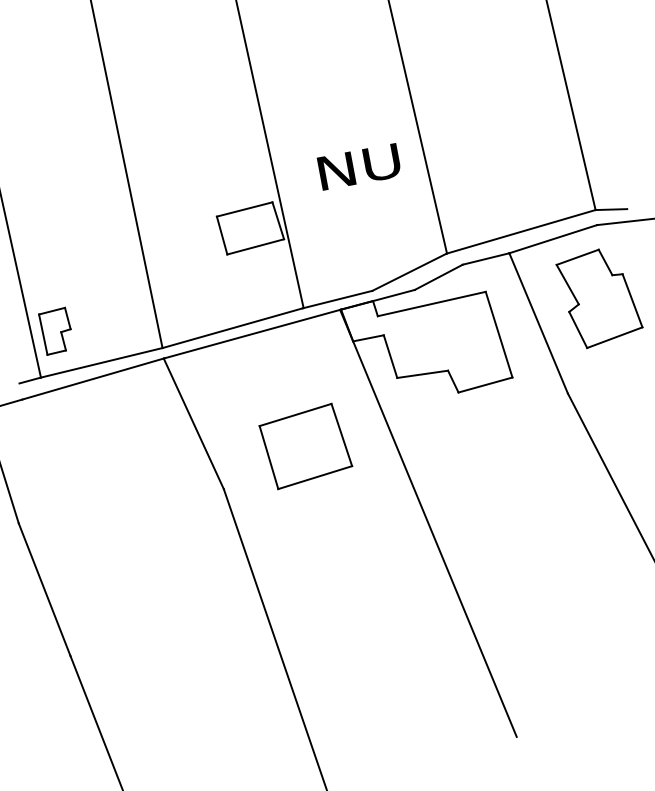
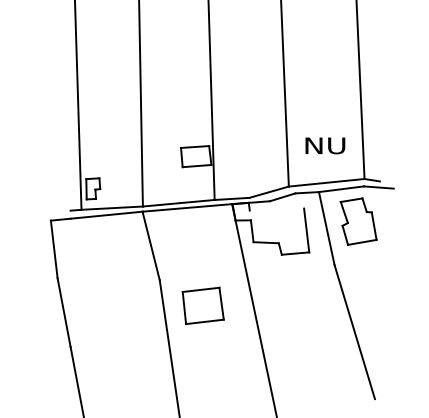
text: (359, 166) -> (325, 145), moved
line: (430, 303) -> (276, 209), removed
part: (304, 445) -> (202, 305), moved

